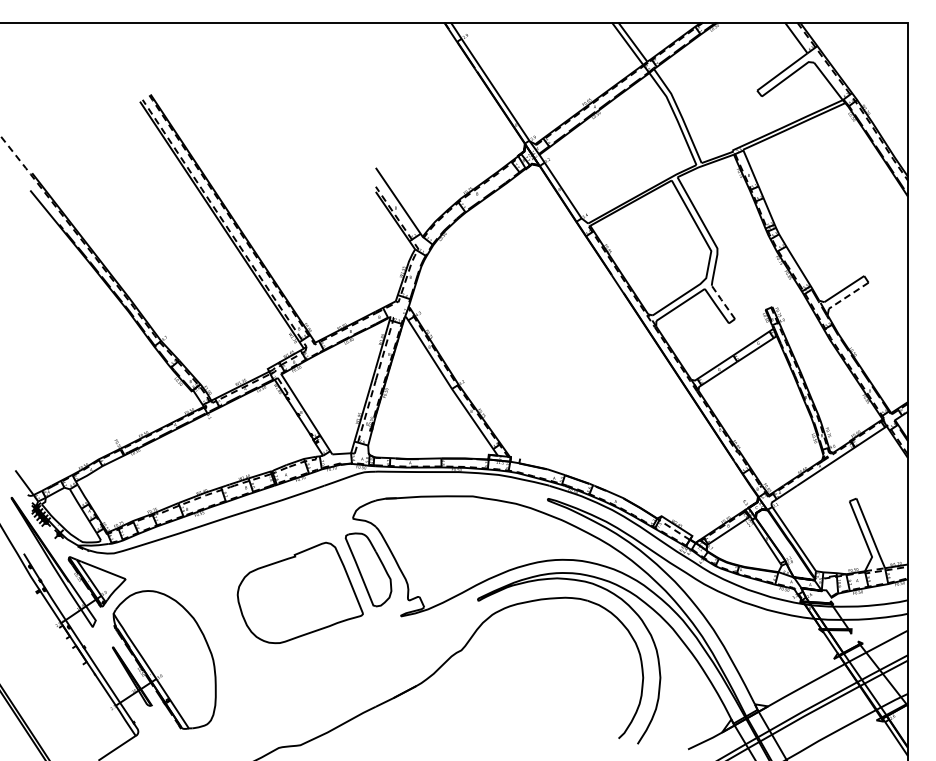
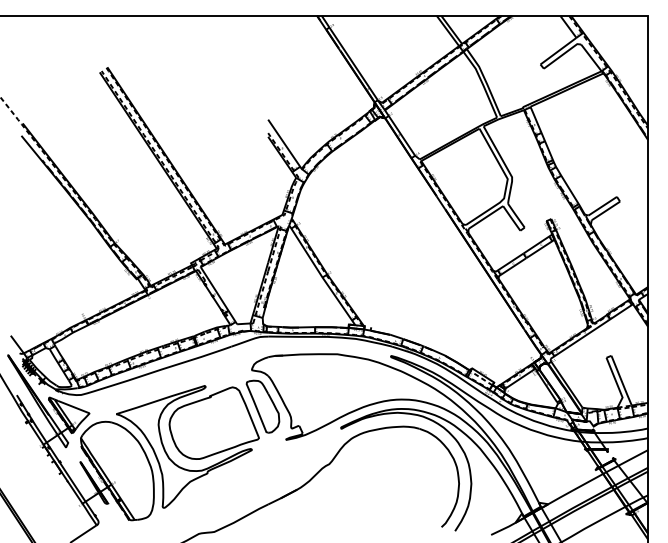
line: (848, 295) -> (605, 210), dashed -> solid
line: (722, 301) -> (515, 215), dashed -> solid
part: (236, 638) -> (168, 455), added

